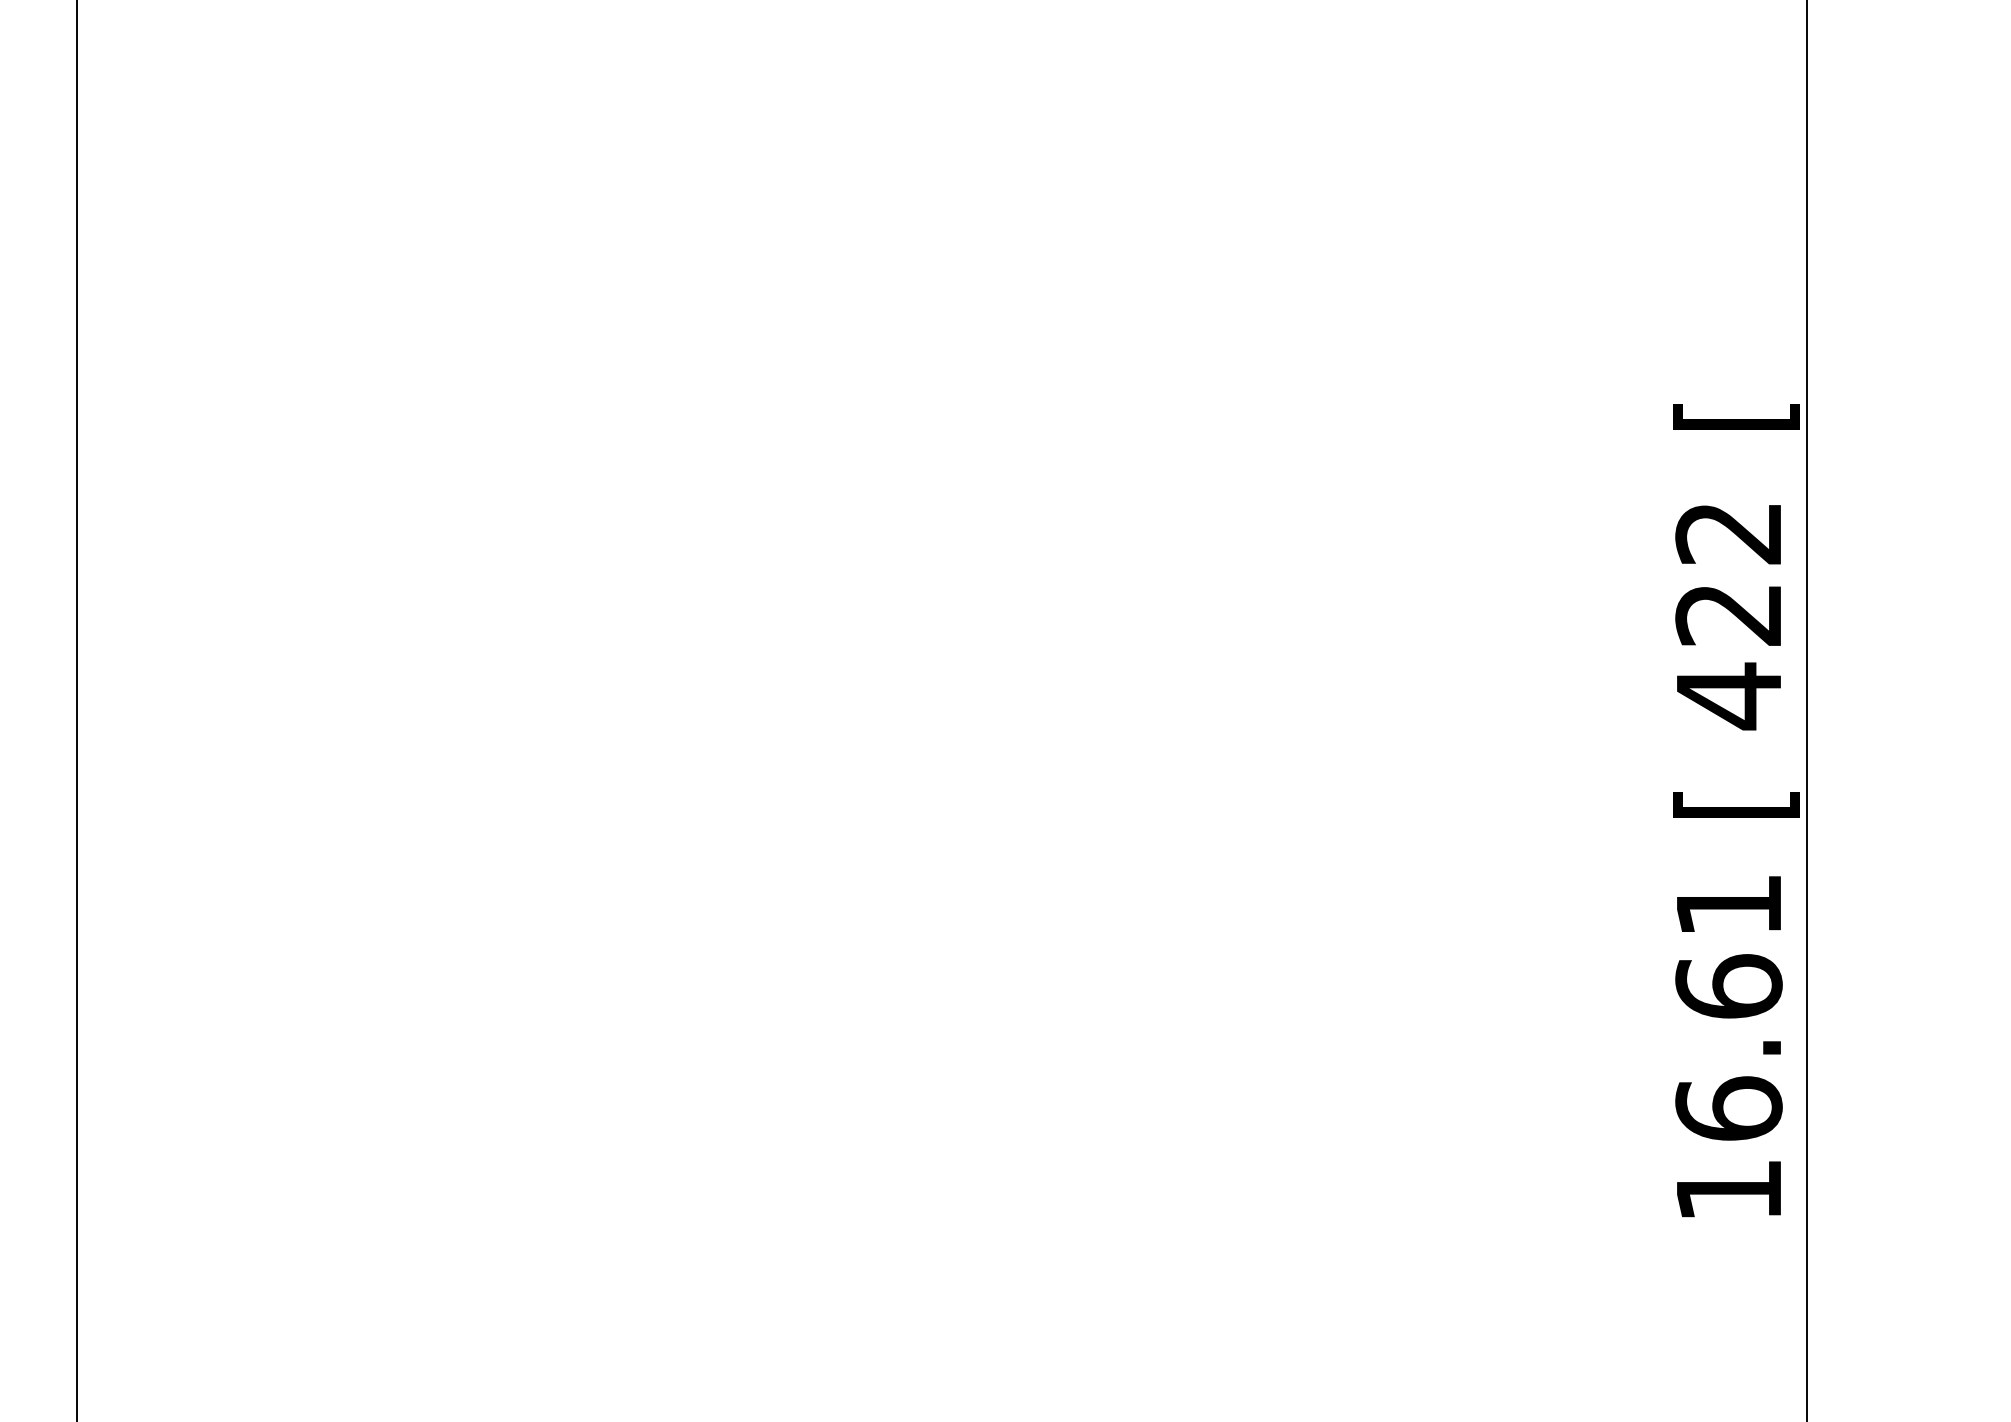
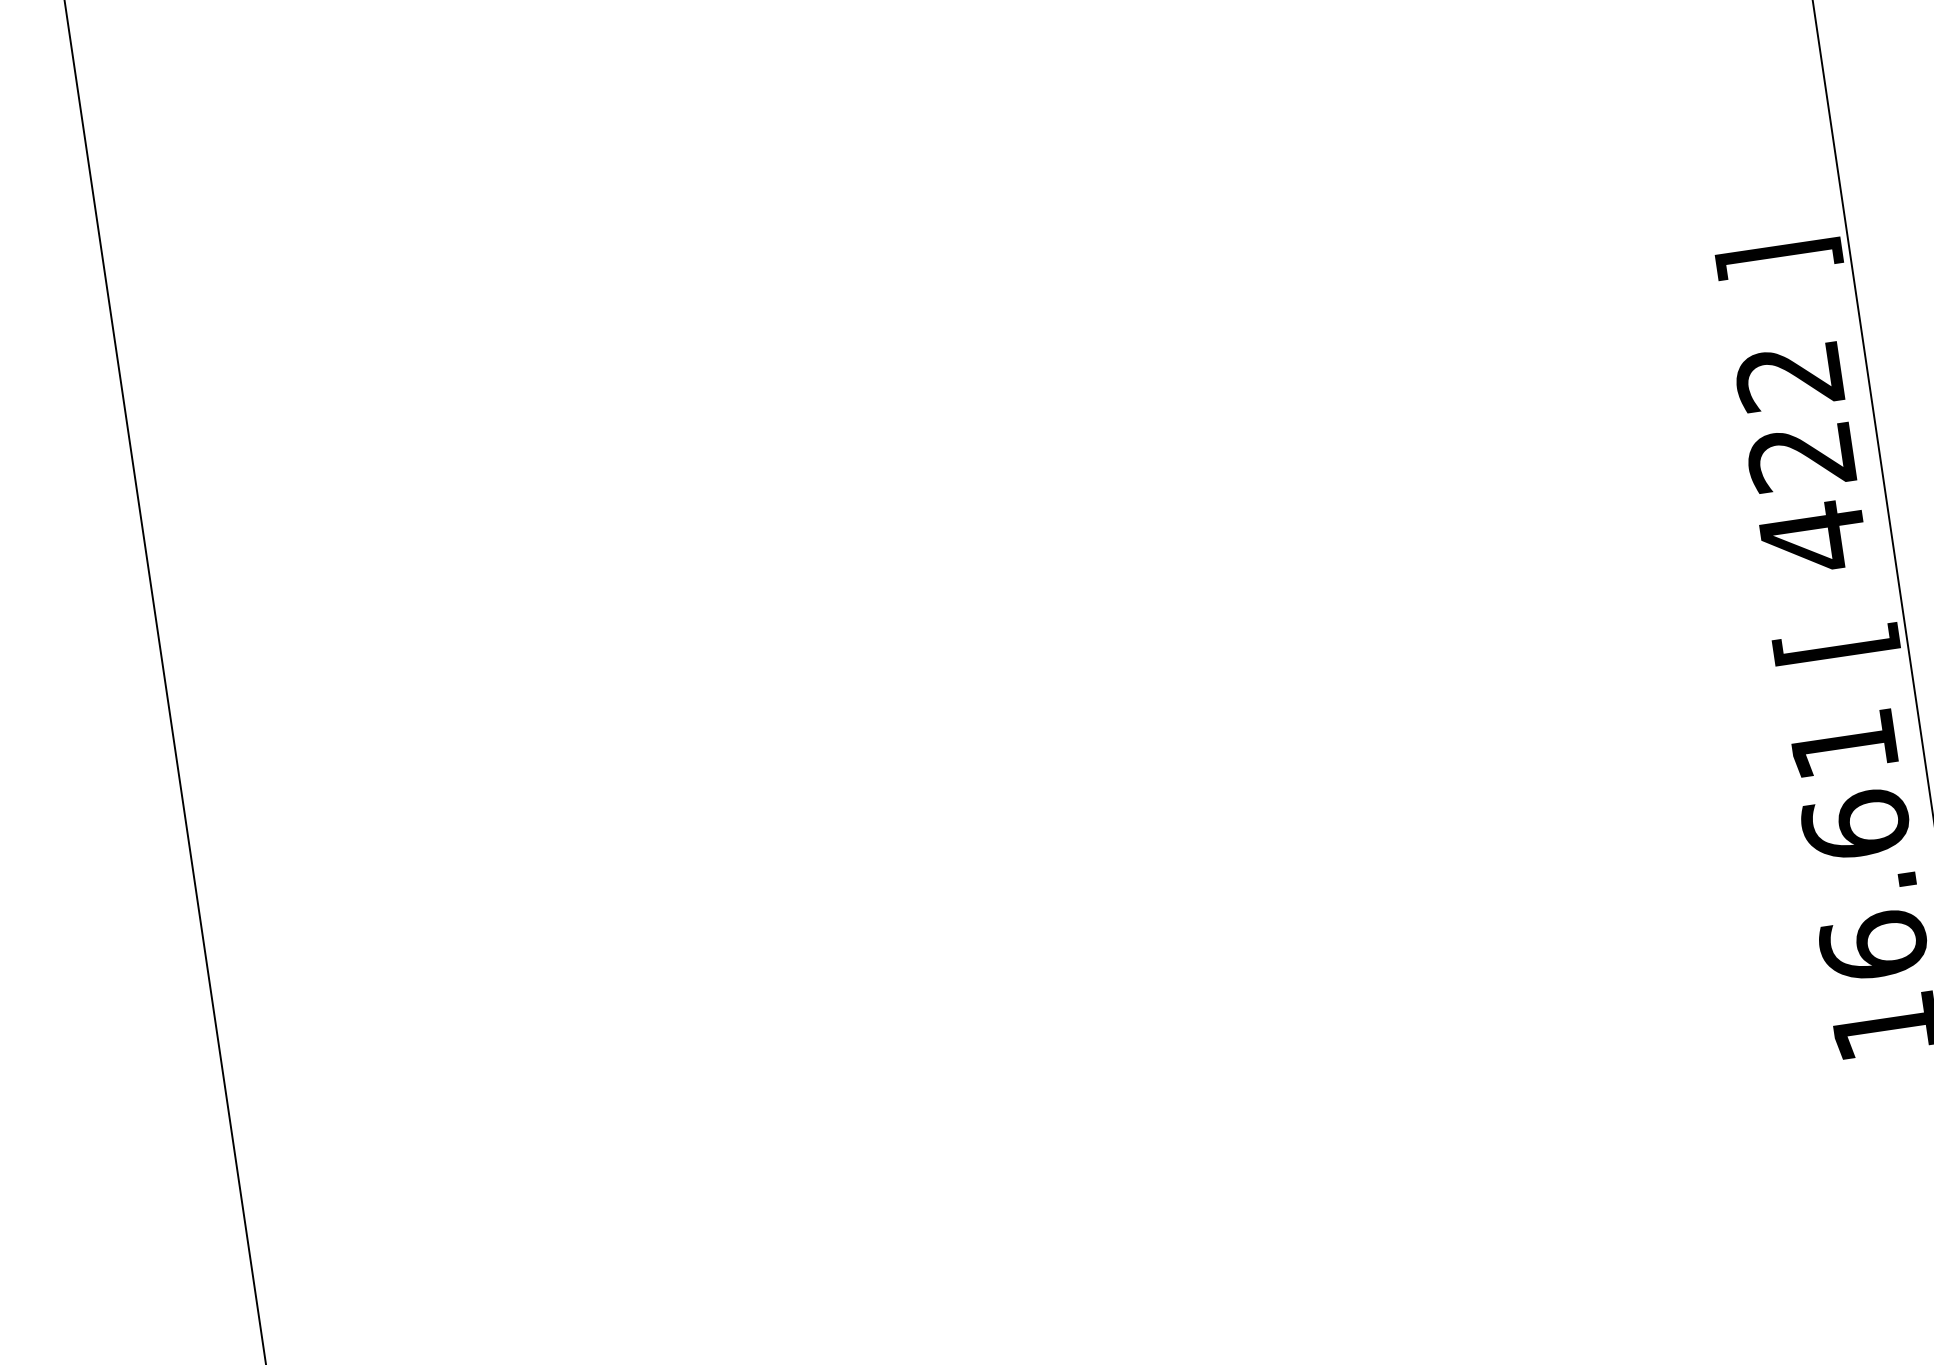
text: (1736, 415) -> (1779, 258), [ -> ]

